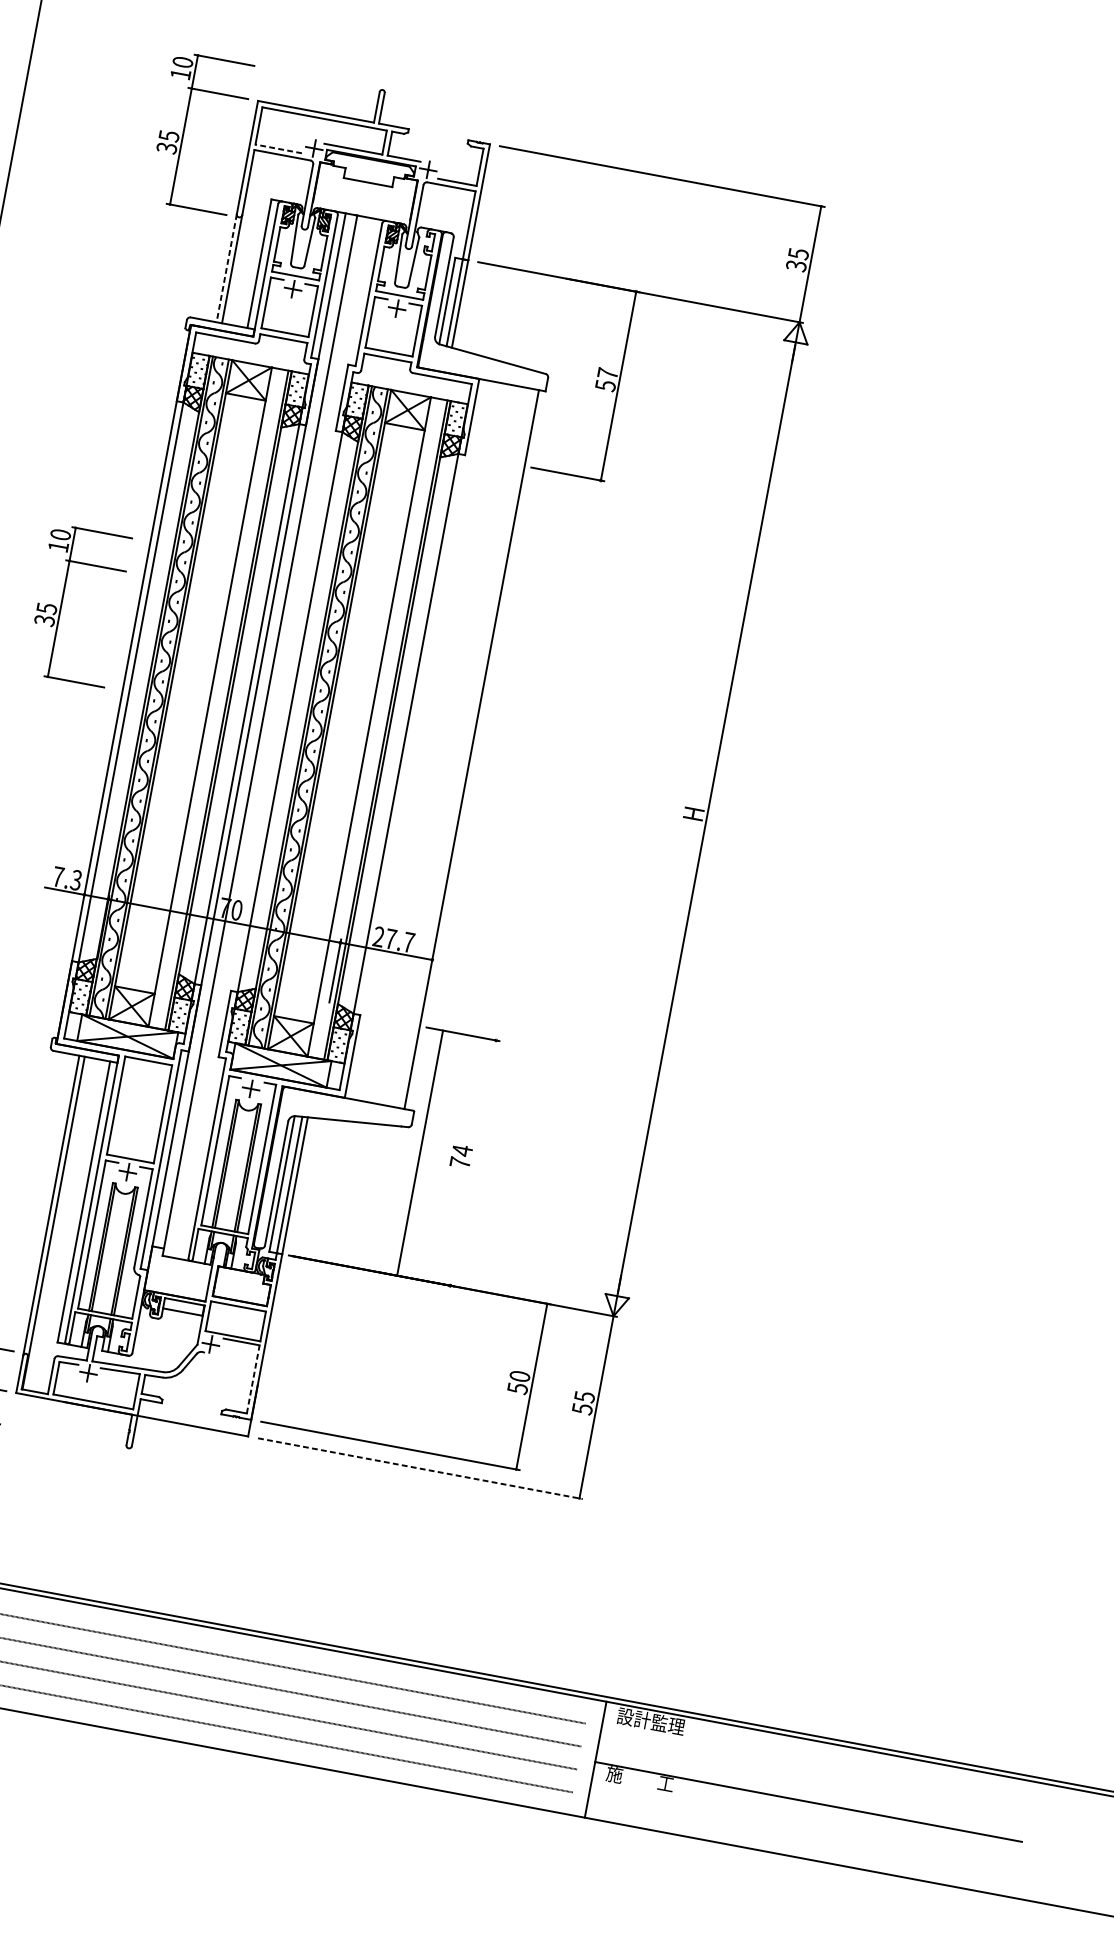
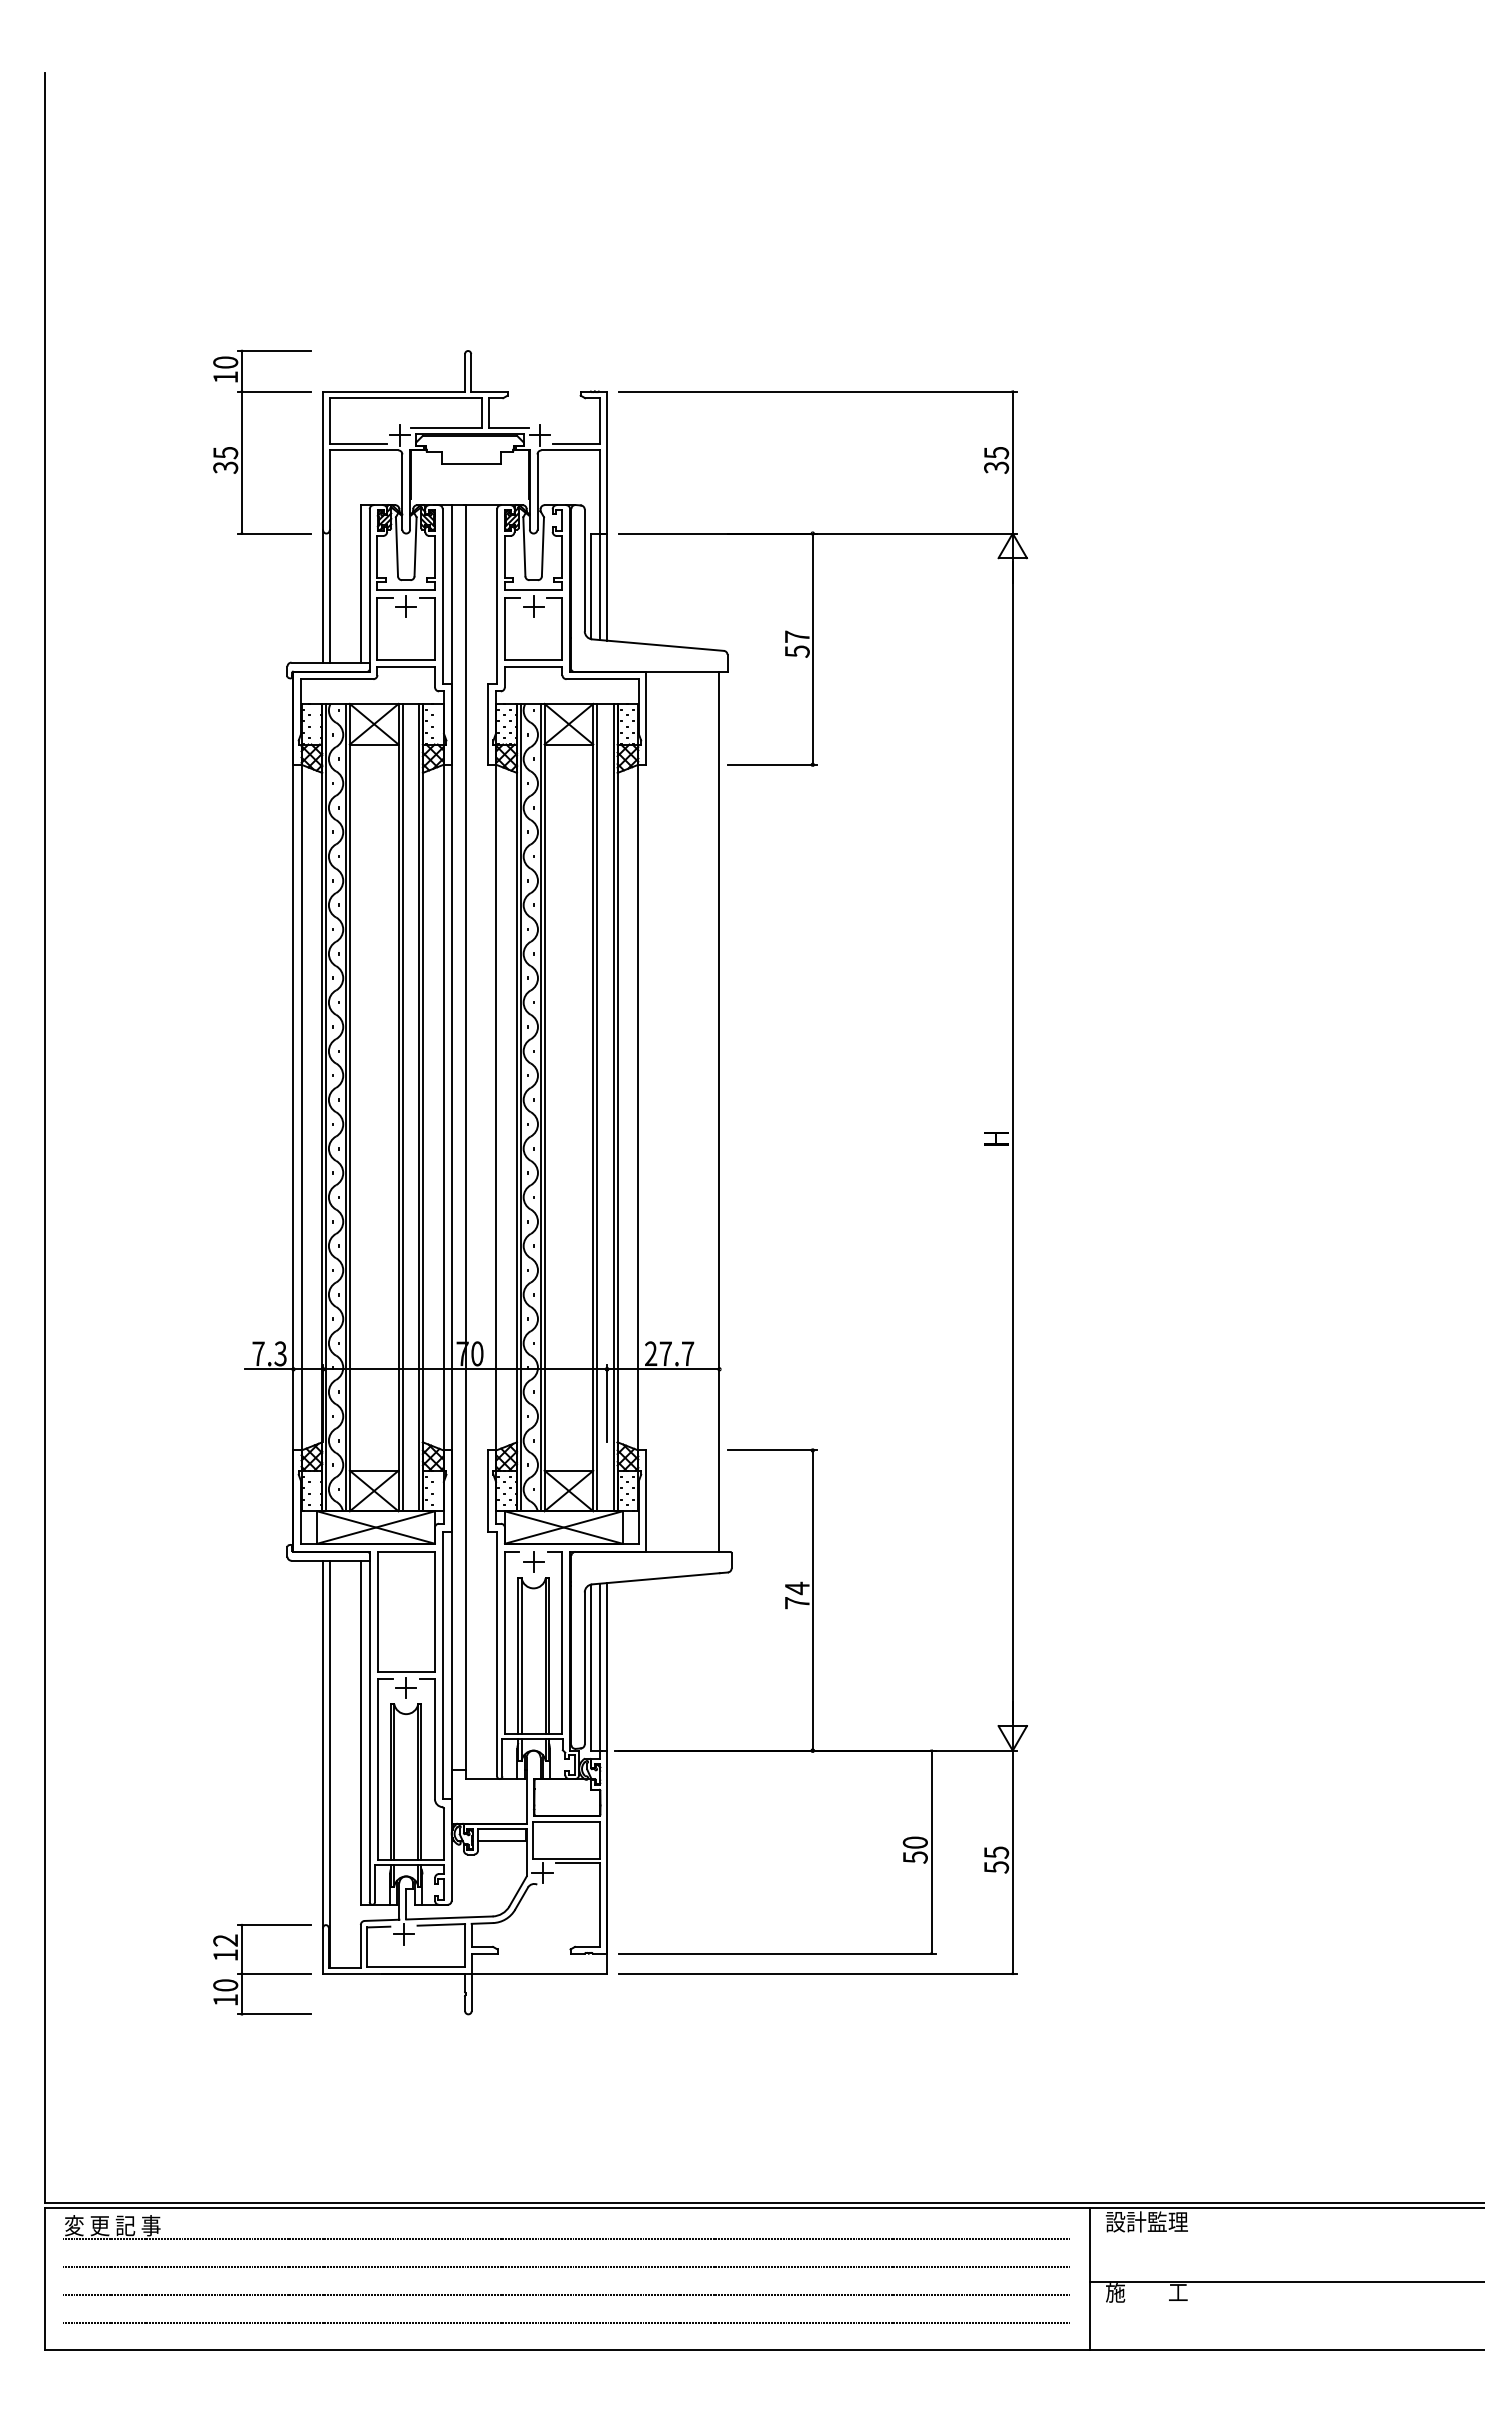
line: (278, 148) -> (357, 443), dashed -> solid
line: (227, 268) -> (323, 596), dashed -> solid
part: (62, 601) -> (202, 1027), removed
line: (213, 697) -> (402, 1107), added
line: (372, 727) -> (597, 1107), added
line: (419, 1153) -> (812, 1600), moved
line: (253, 1379) -> (600, 1905), dashed -> solid
line: (420, 1468) -> (818, 1973), dashed -> solid

